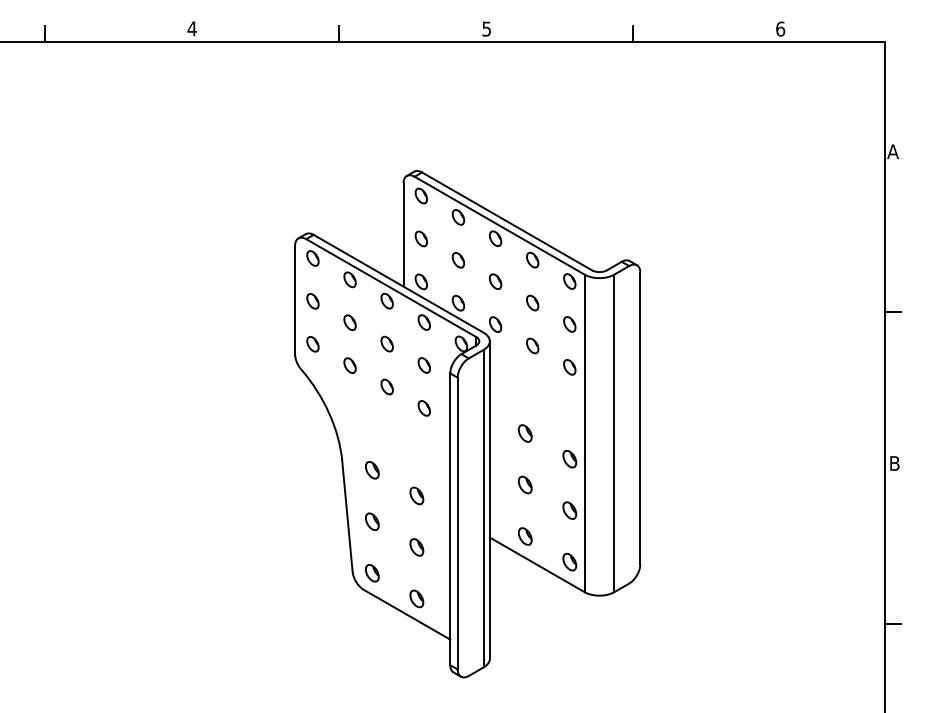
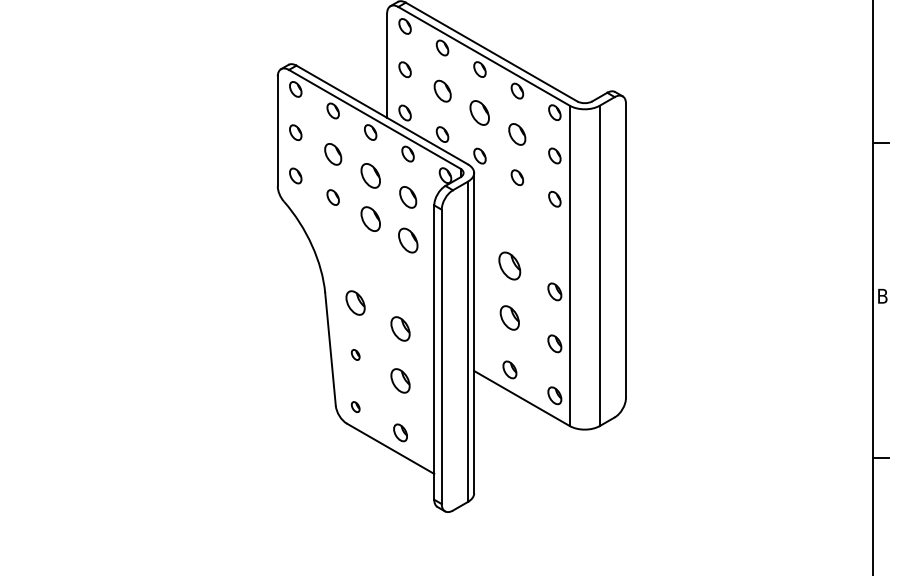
part: (457, 260) -> (441, 91), size x1.4
part: (495, 281) -> (479, 112), size x1.6
part: (532, 302) -> (517, 133), size x1.4
part: (349, 322) -> (332, 154), size x1.4
part: (386, 343) -> (369, 175), size x1.6
part: (423, 365) -> (407, 197), size x1.4
part: (386, 386) -> (369, 218), size x1.6
part: (423, 408) -> (407, 240), size x1.6
part: (525, 433) -> (510, 266), size x1.6
part: (372, 470) -> (355, 303), size x1.4
part: (525, 484) -> (510, 317), size x1.4
part: (416, 495) -> (400, 328), size x1.4
part: (372, 521) -> (355, 354), size x0.6
part: (416, 547) -> (400, 381), size x1.4
part: (372, 573) -> (355, 407), size x0.6

